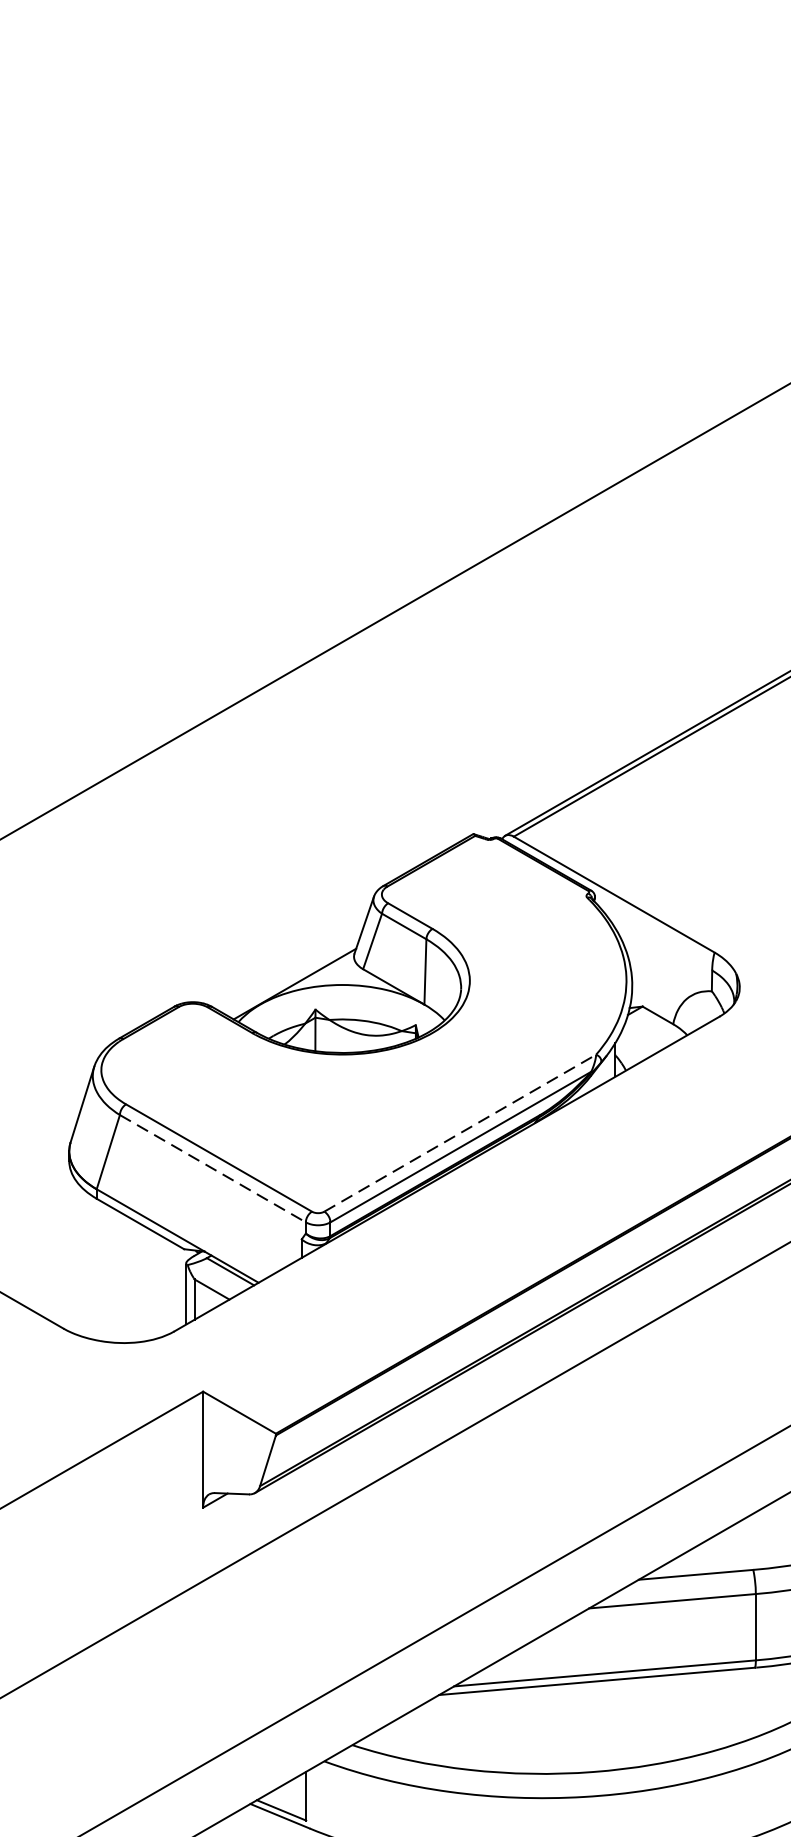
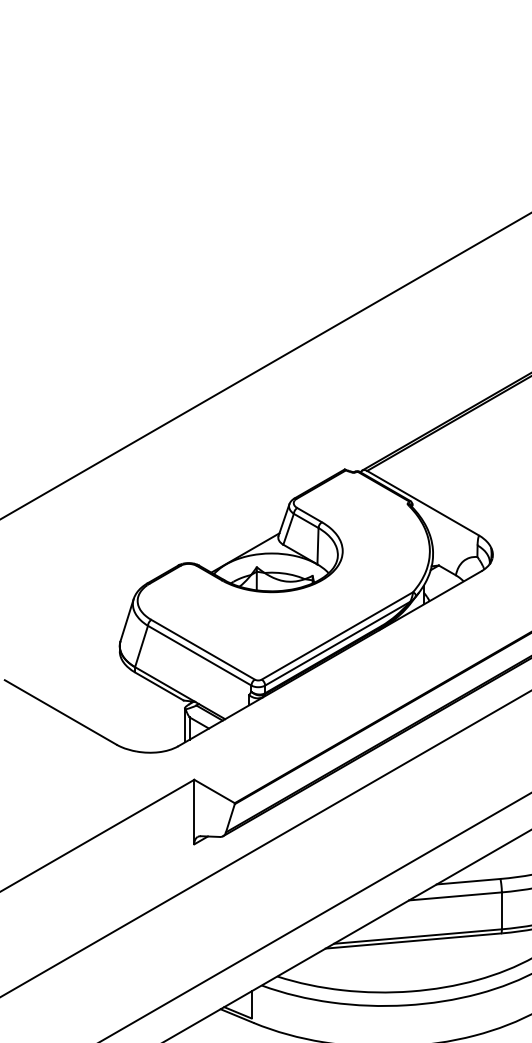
line: (460, 1132) -> (337, 635), dashed -> solid
line: (212, 1168) -> (199, 655), dashed -> solid

